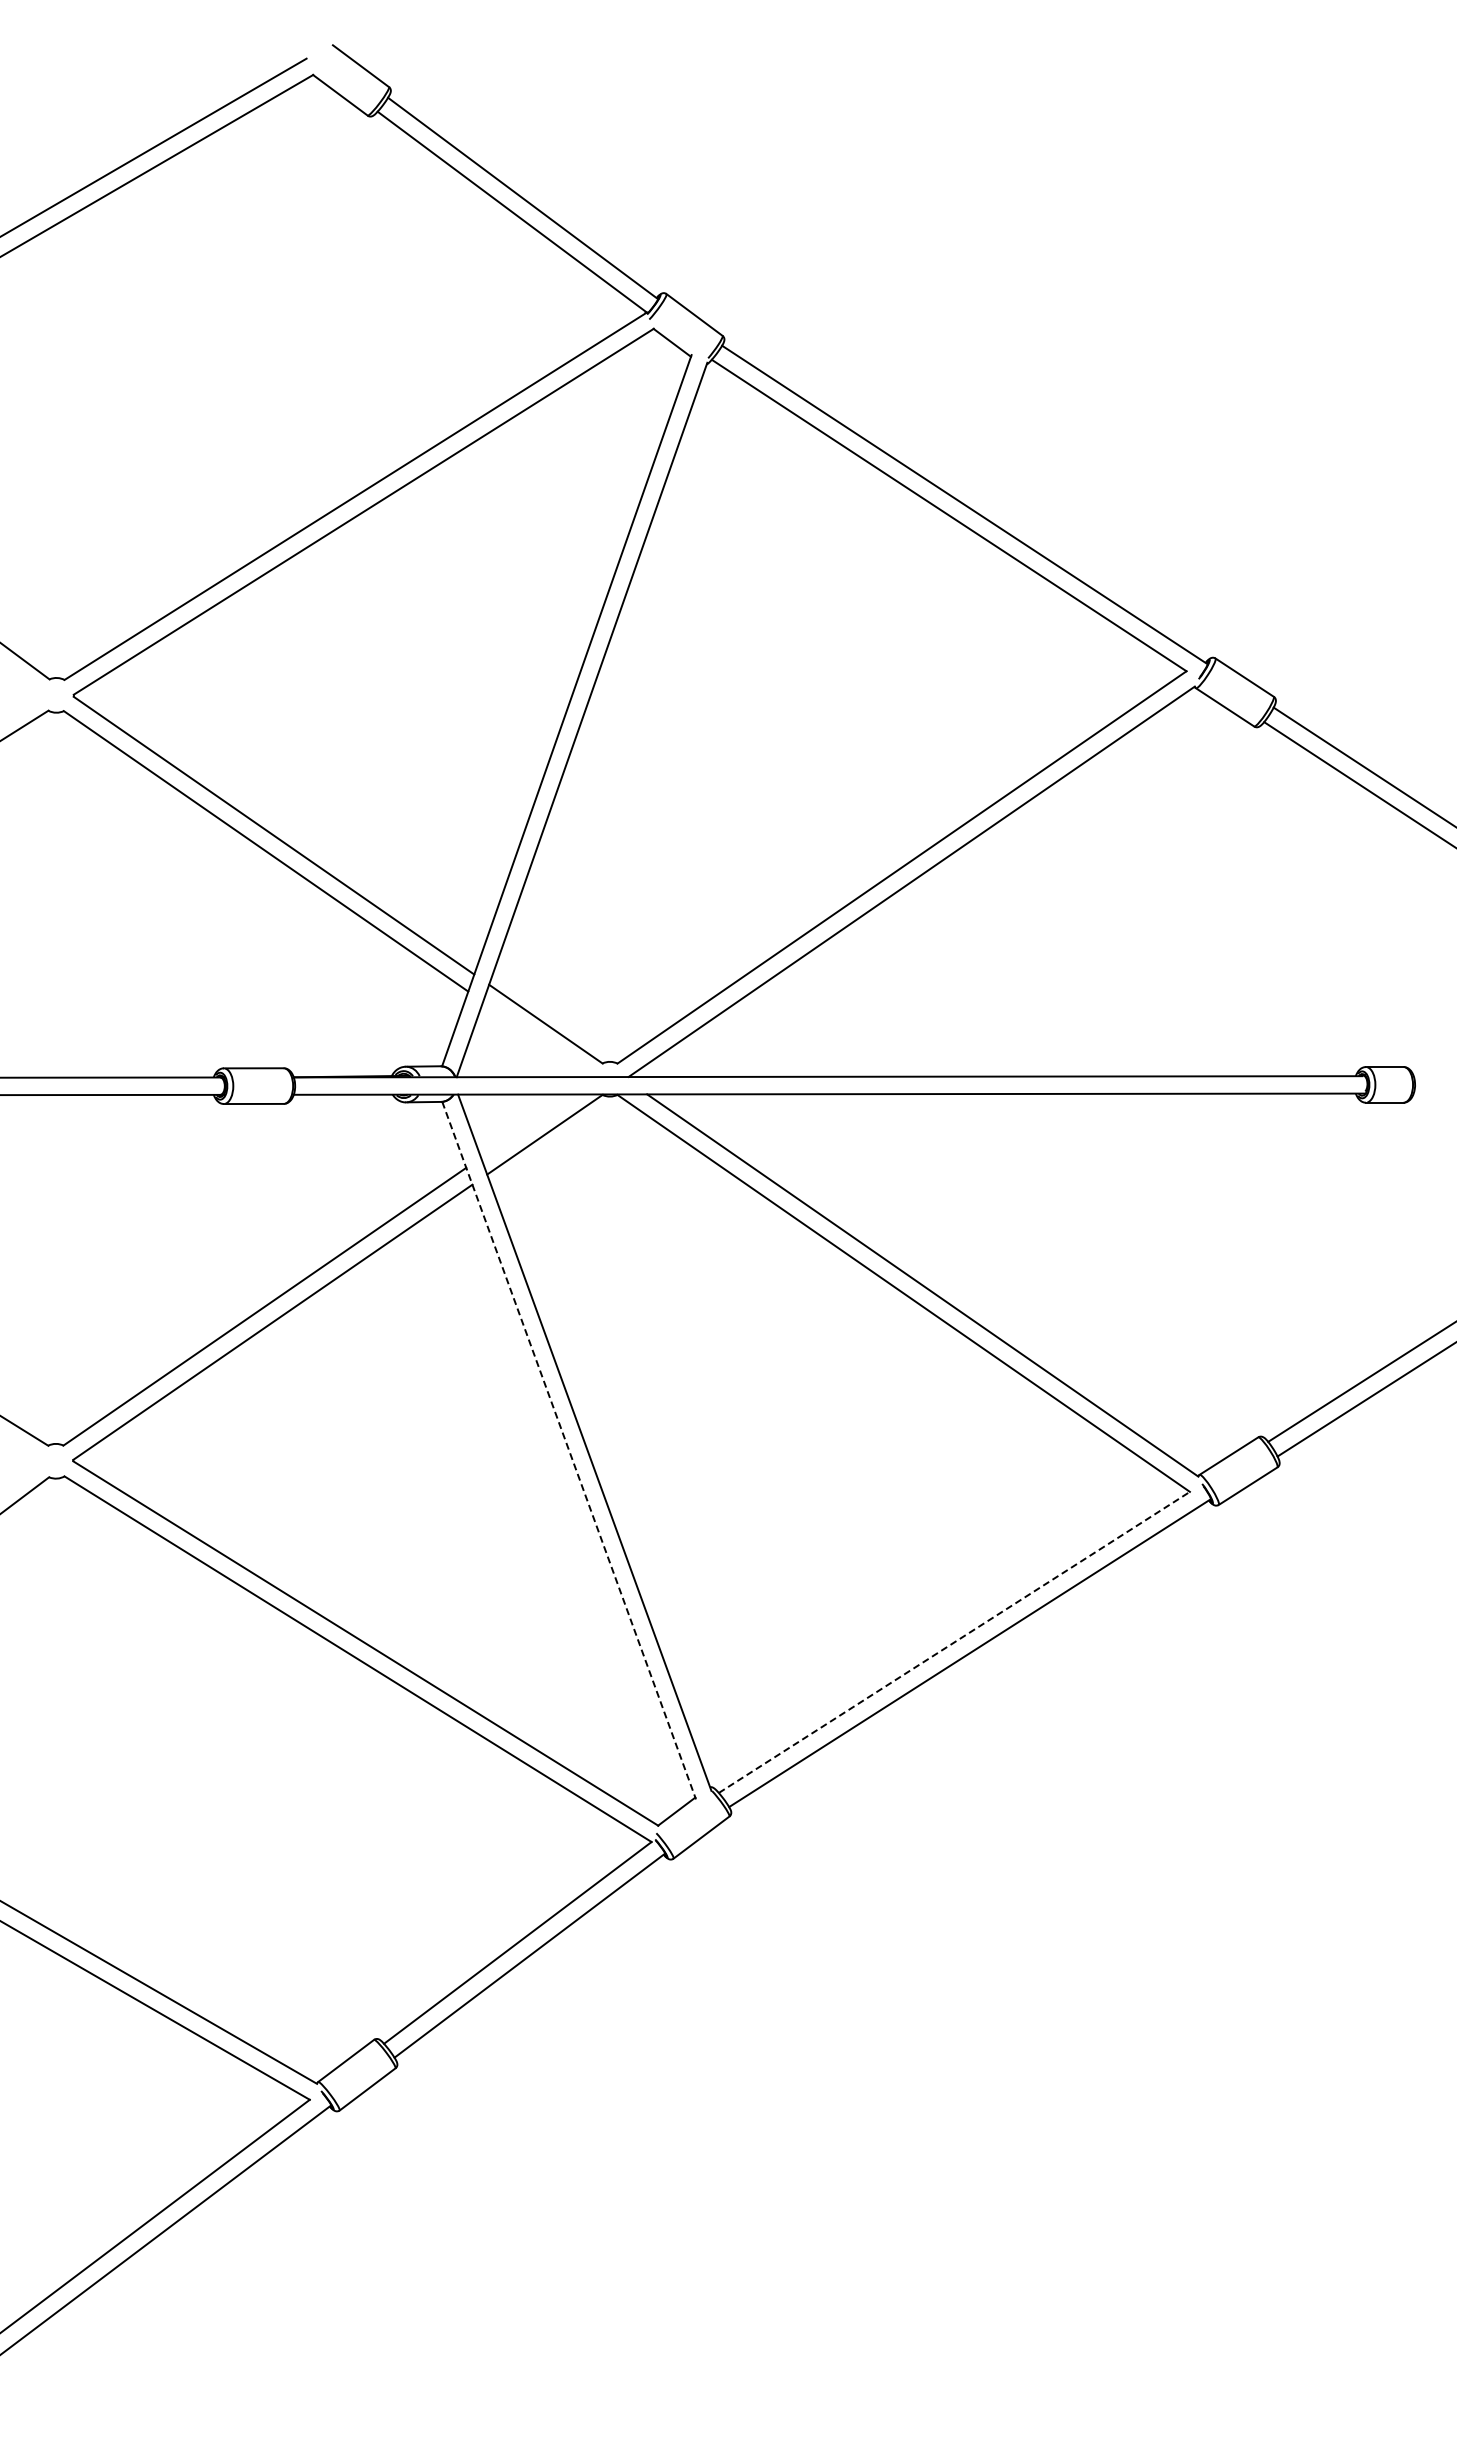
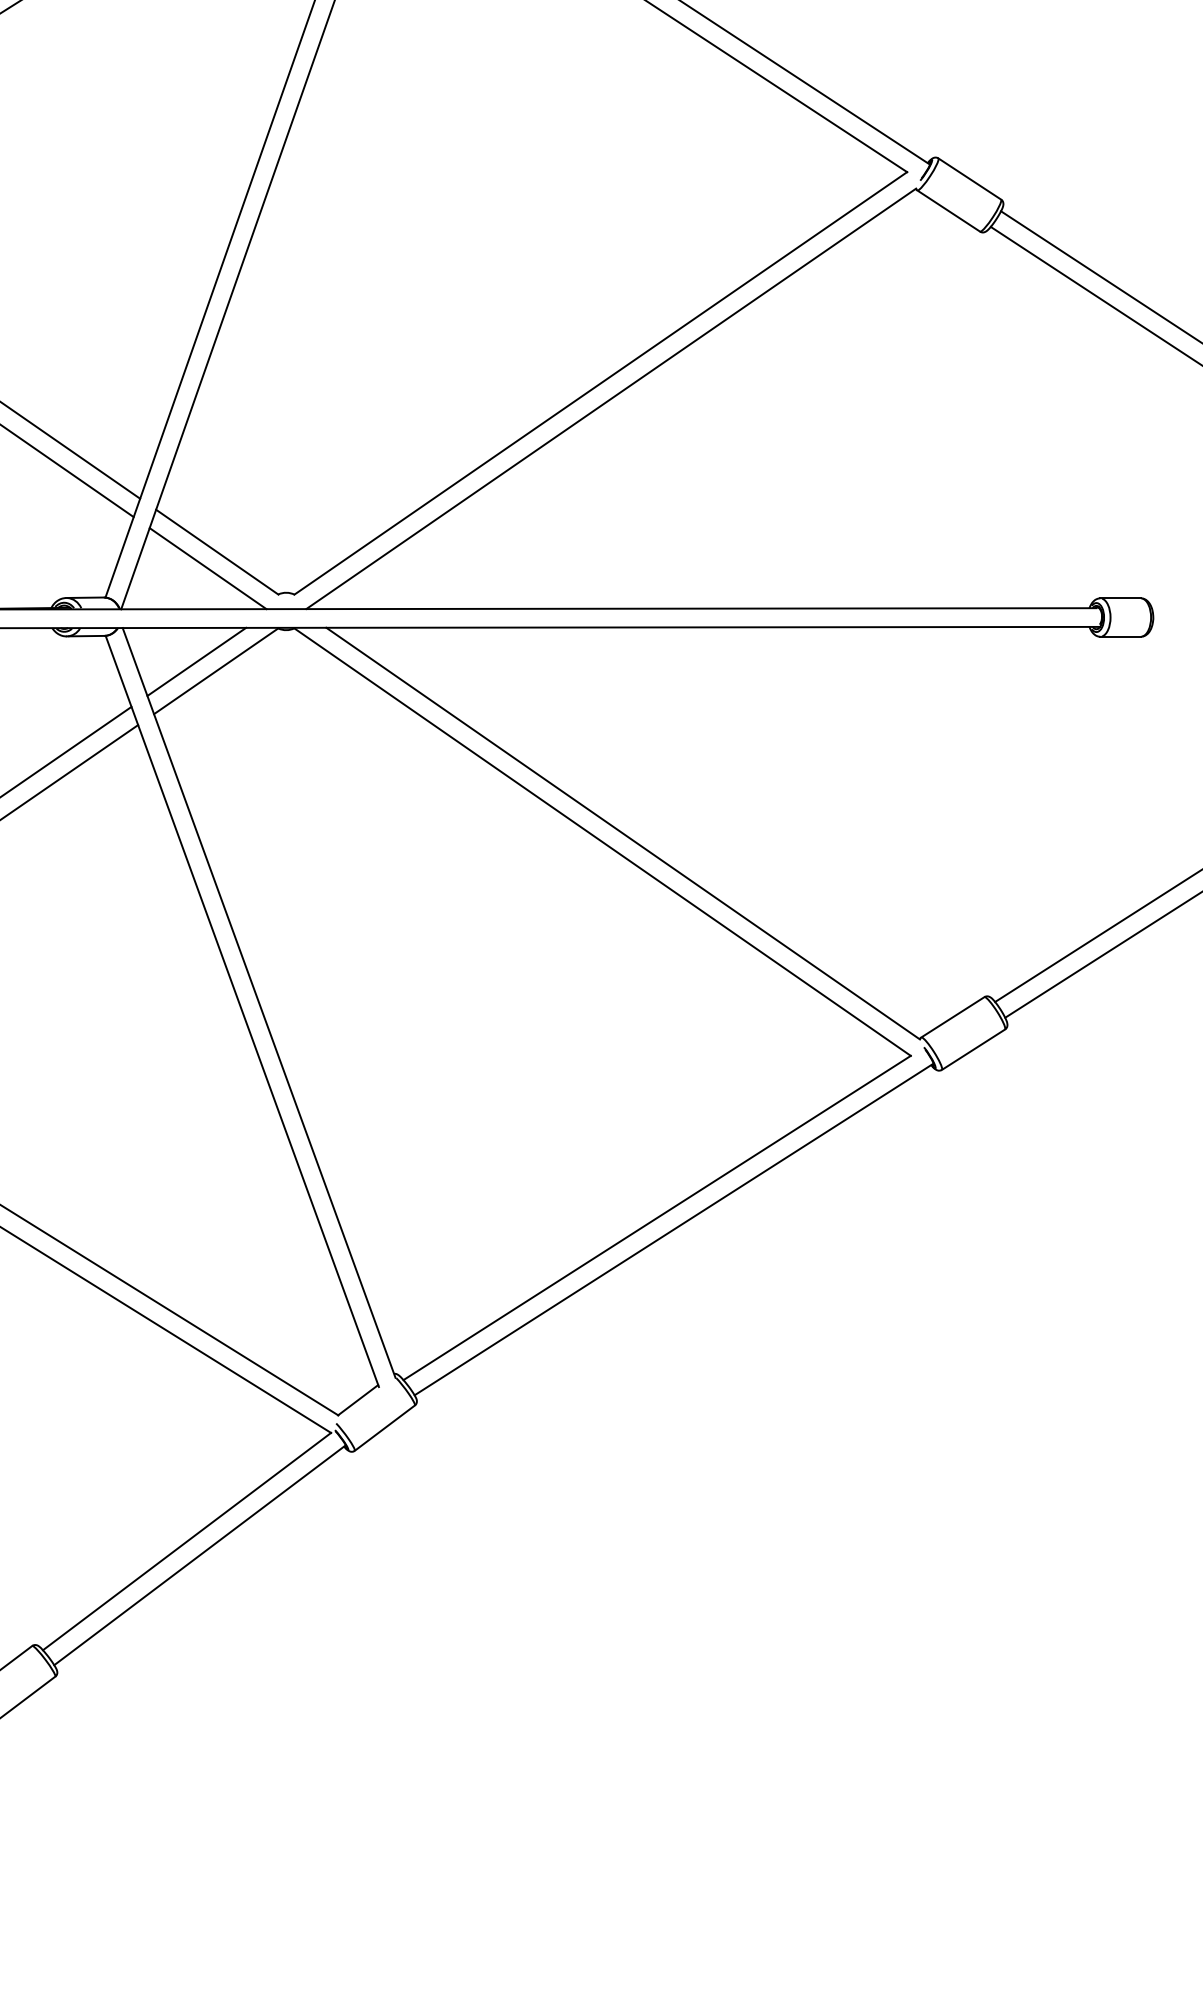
line: (537, 1039) -> (208, 568), added
line: (526, 1125) -> (196, 661), added
line: (569, 1451) -> (242, 1012), dashed -> solid
line: (954, 1642) -> (657, 1218), dashed -> solid

